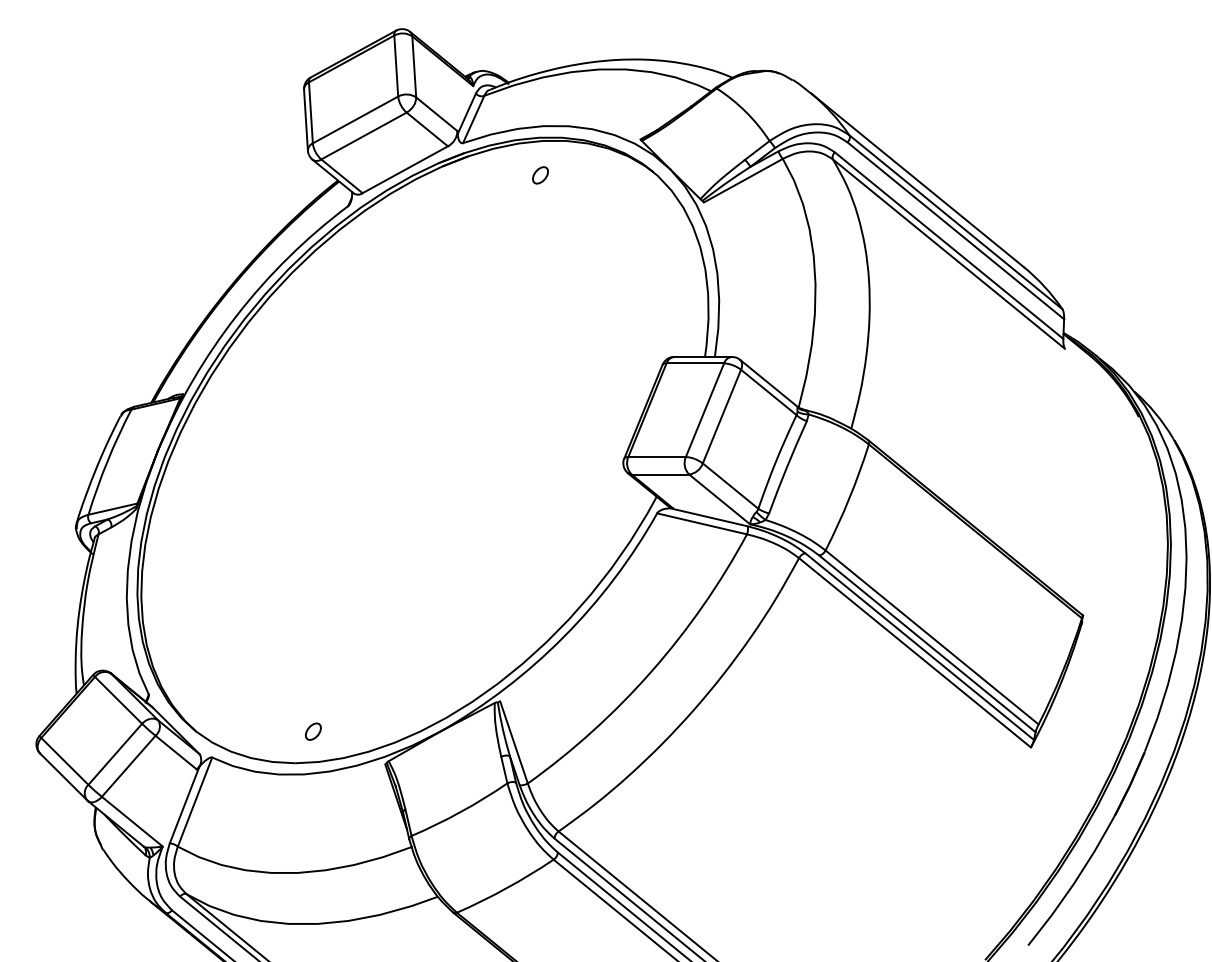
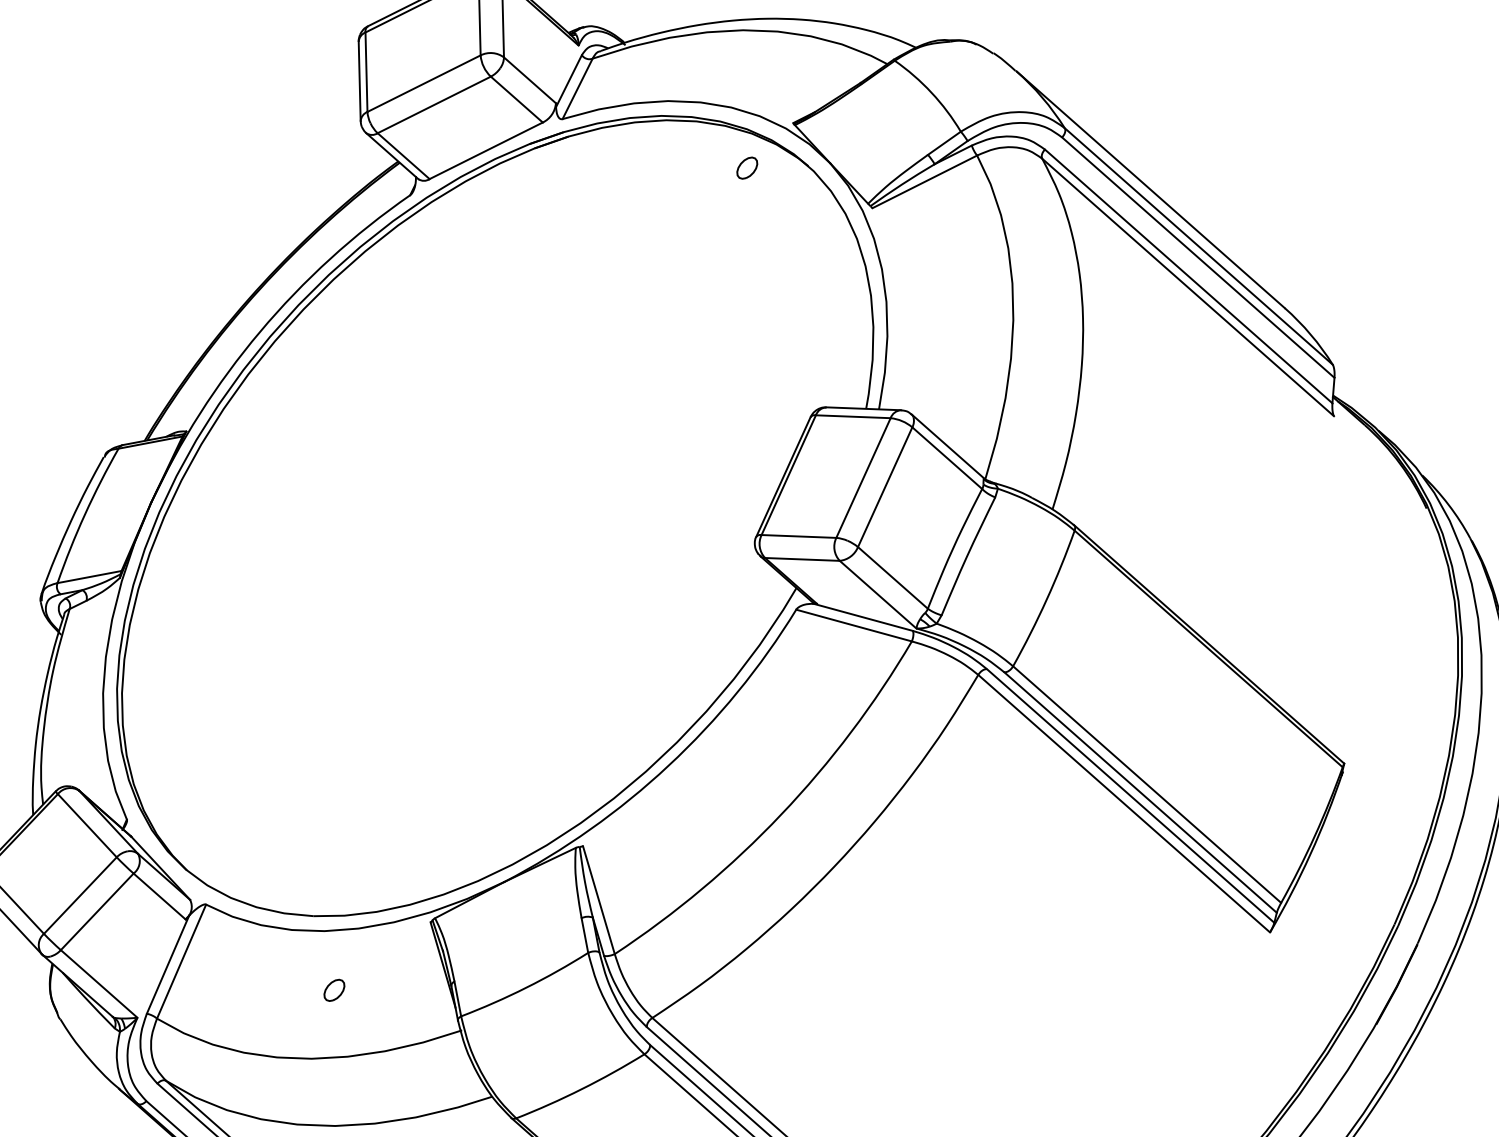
part: (540, 175) -> (747, 168), moved
part: (313, 731) -> (334, 990), moved

